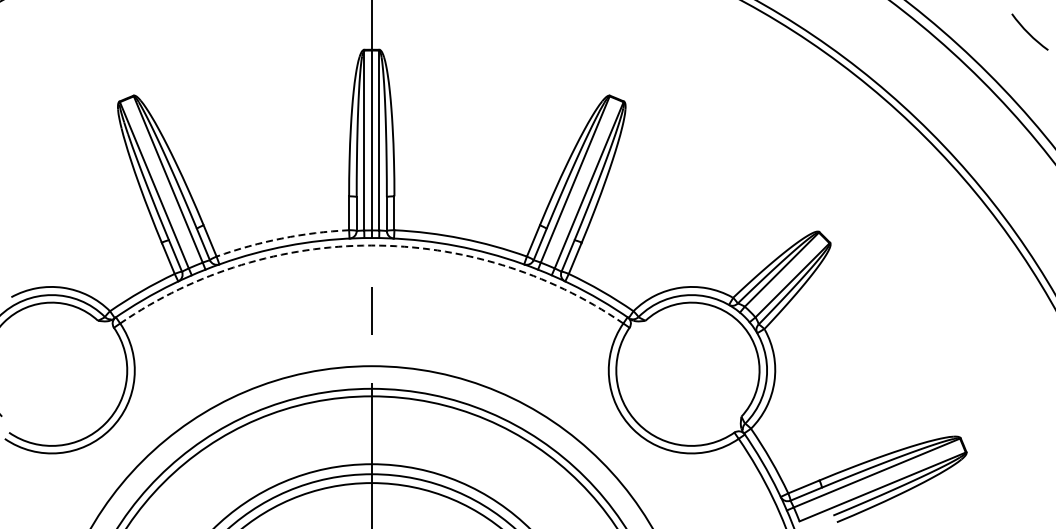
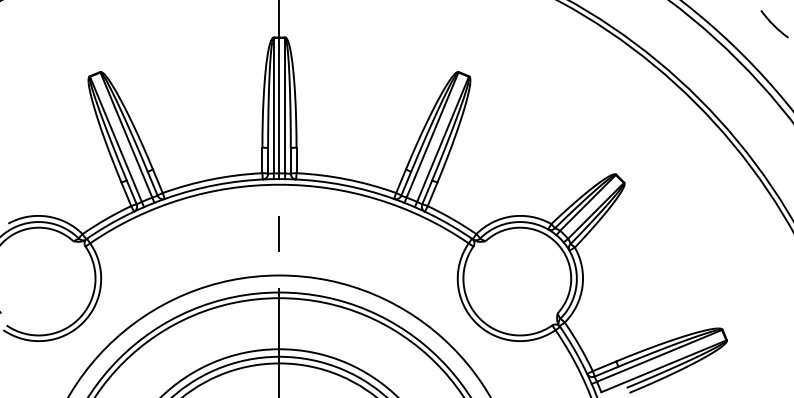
arc: (281, 238) -> (211, 179), dashed -> solid
arc: (371, 245) -> (279, 184), dashed -> solid

